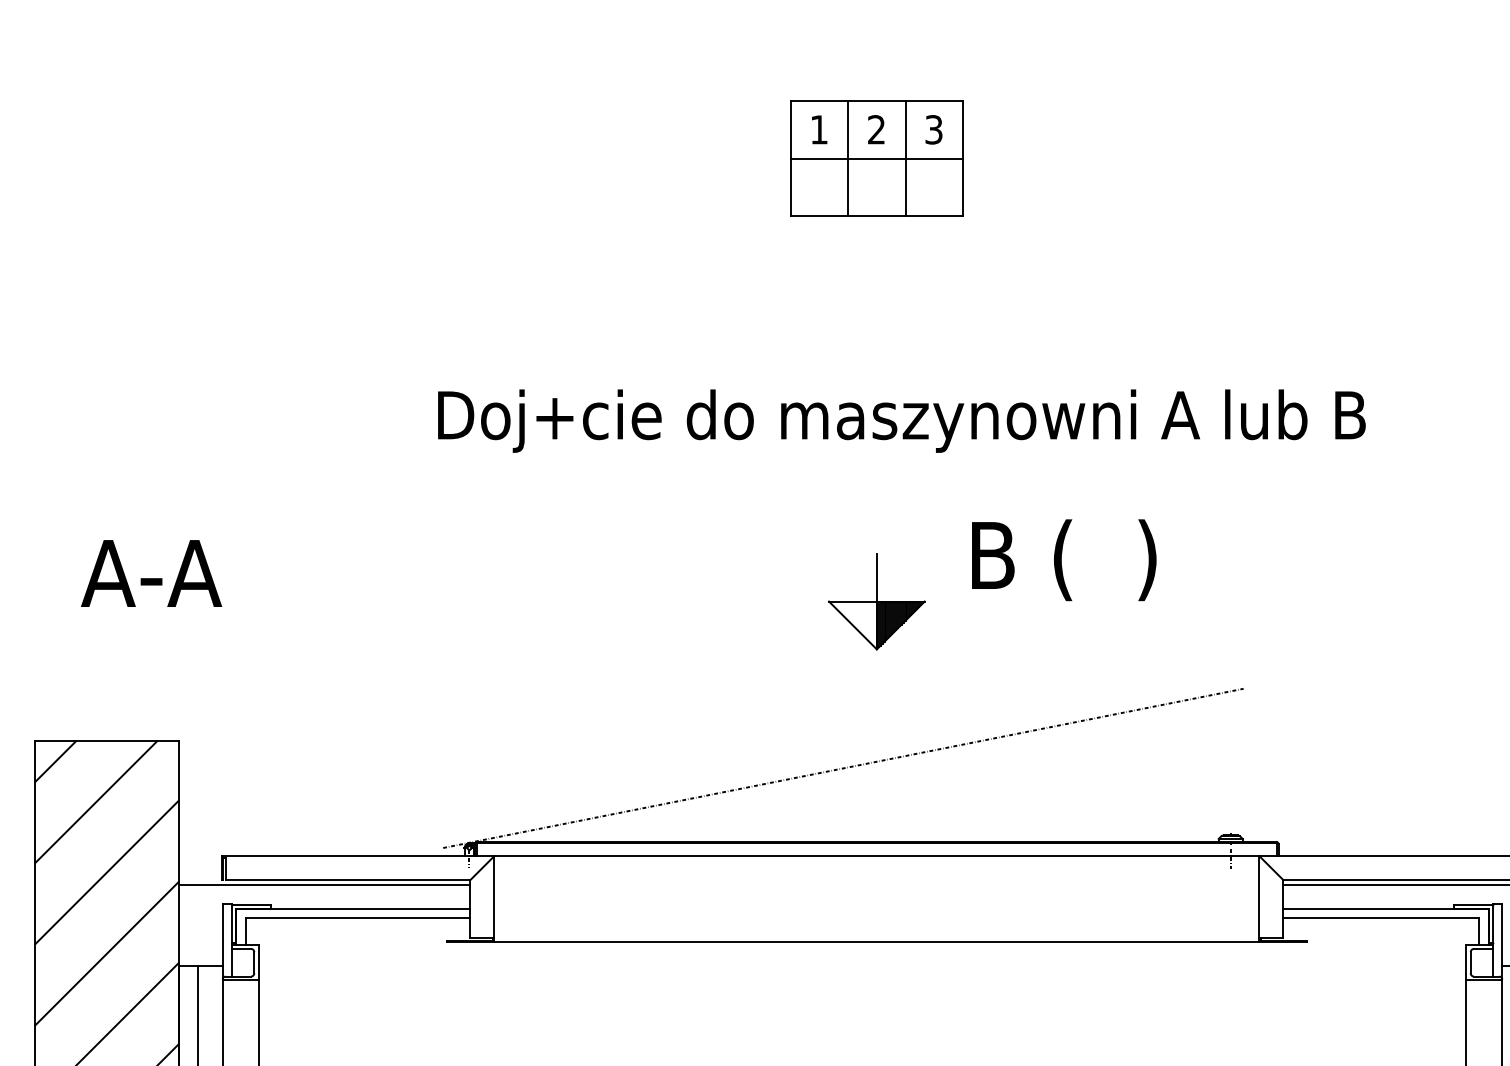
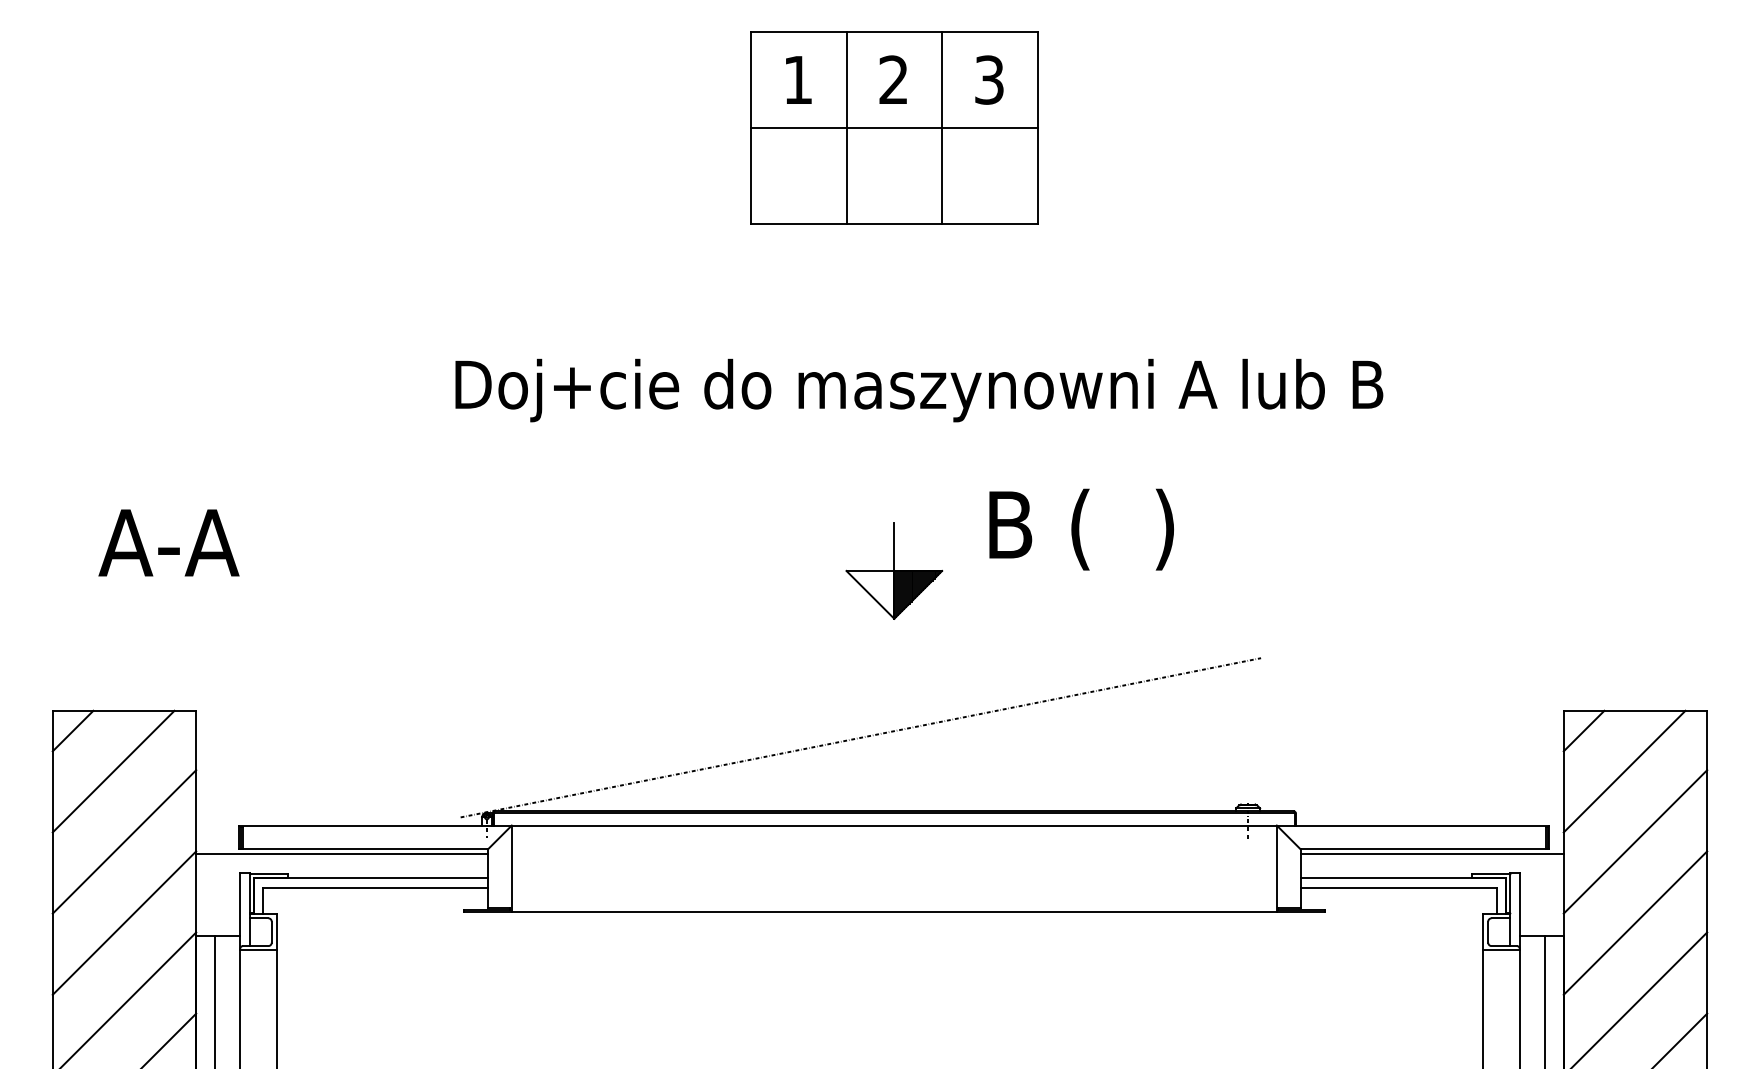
part: (877, 158) -> (894, 127), size x1.67

